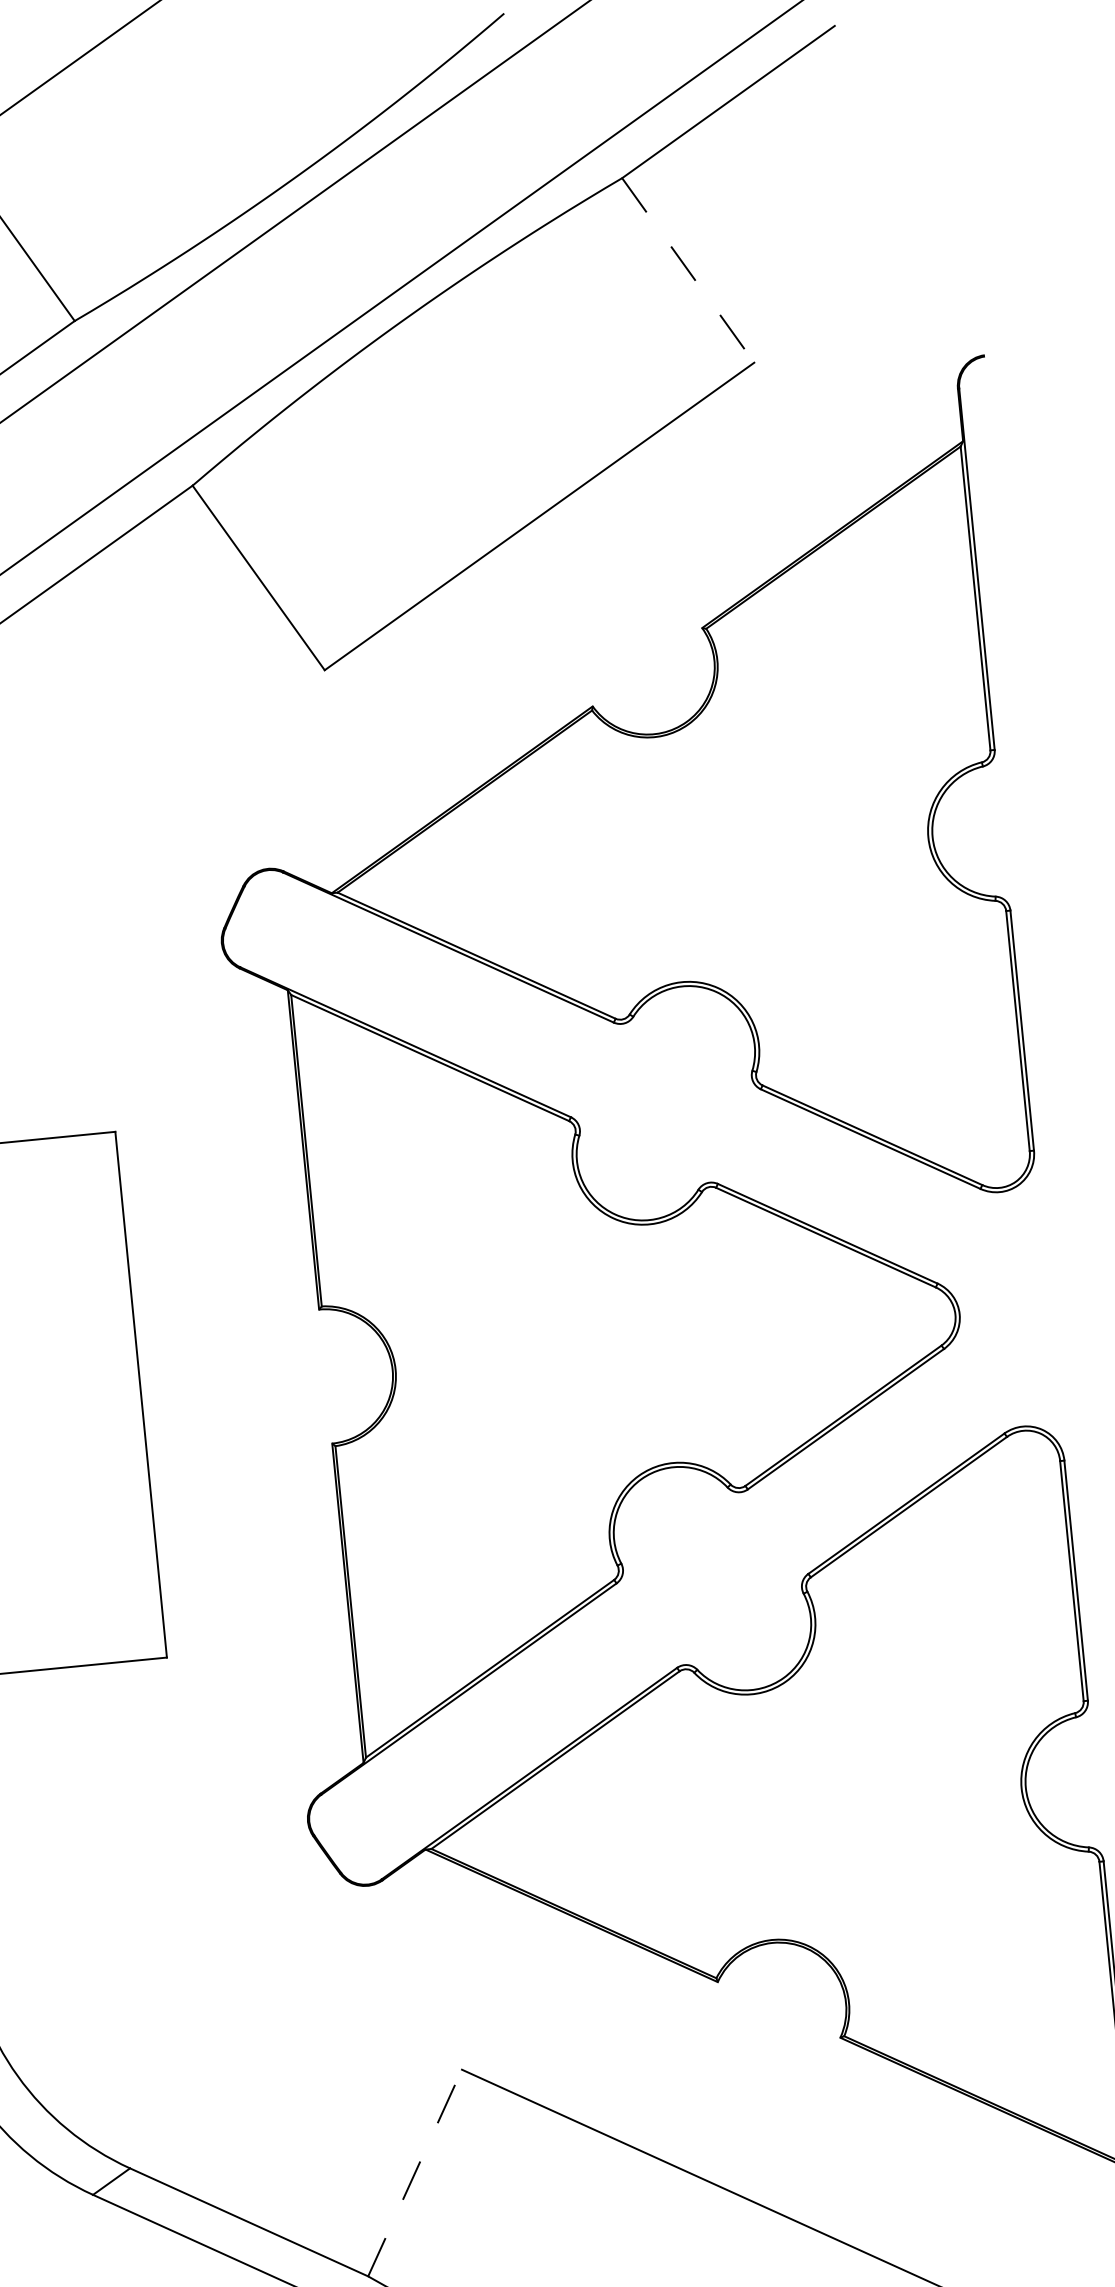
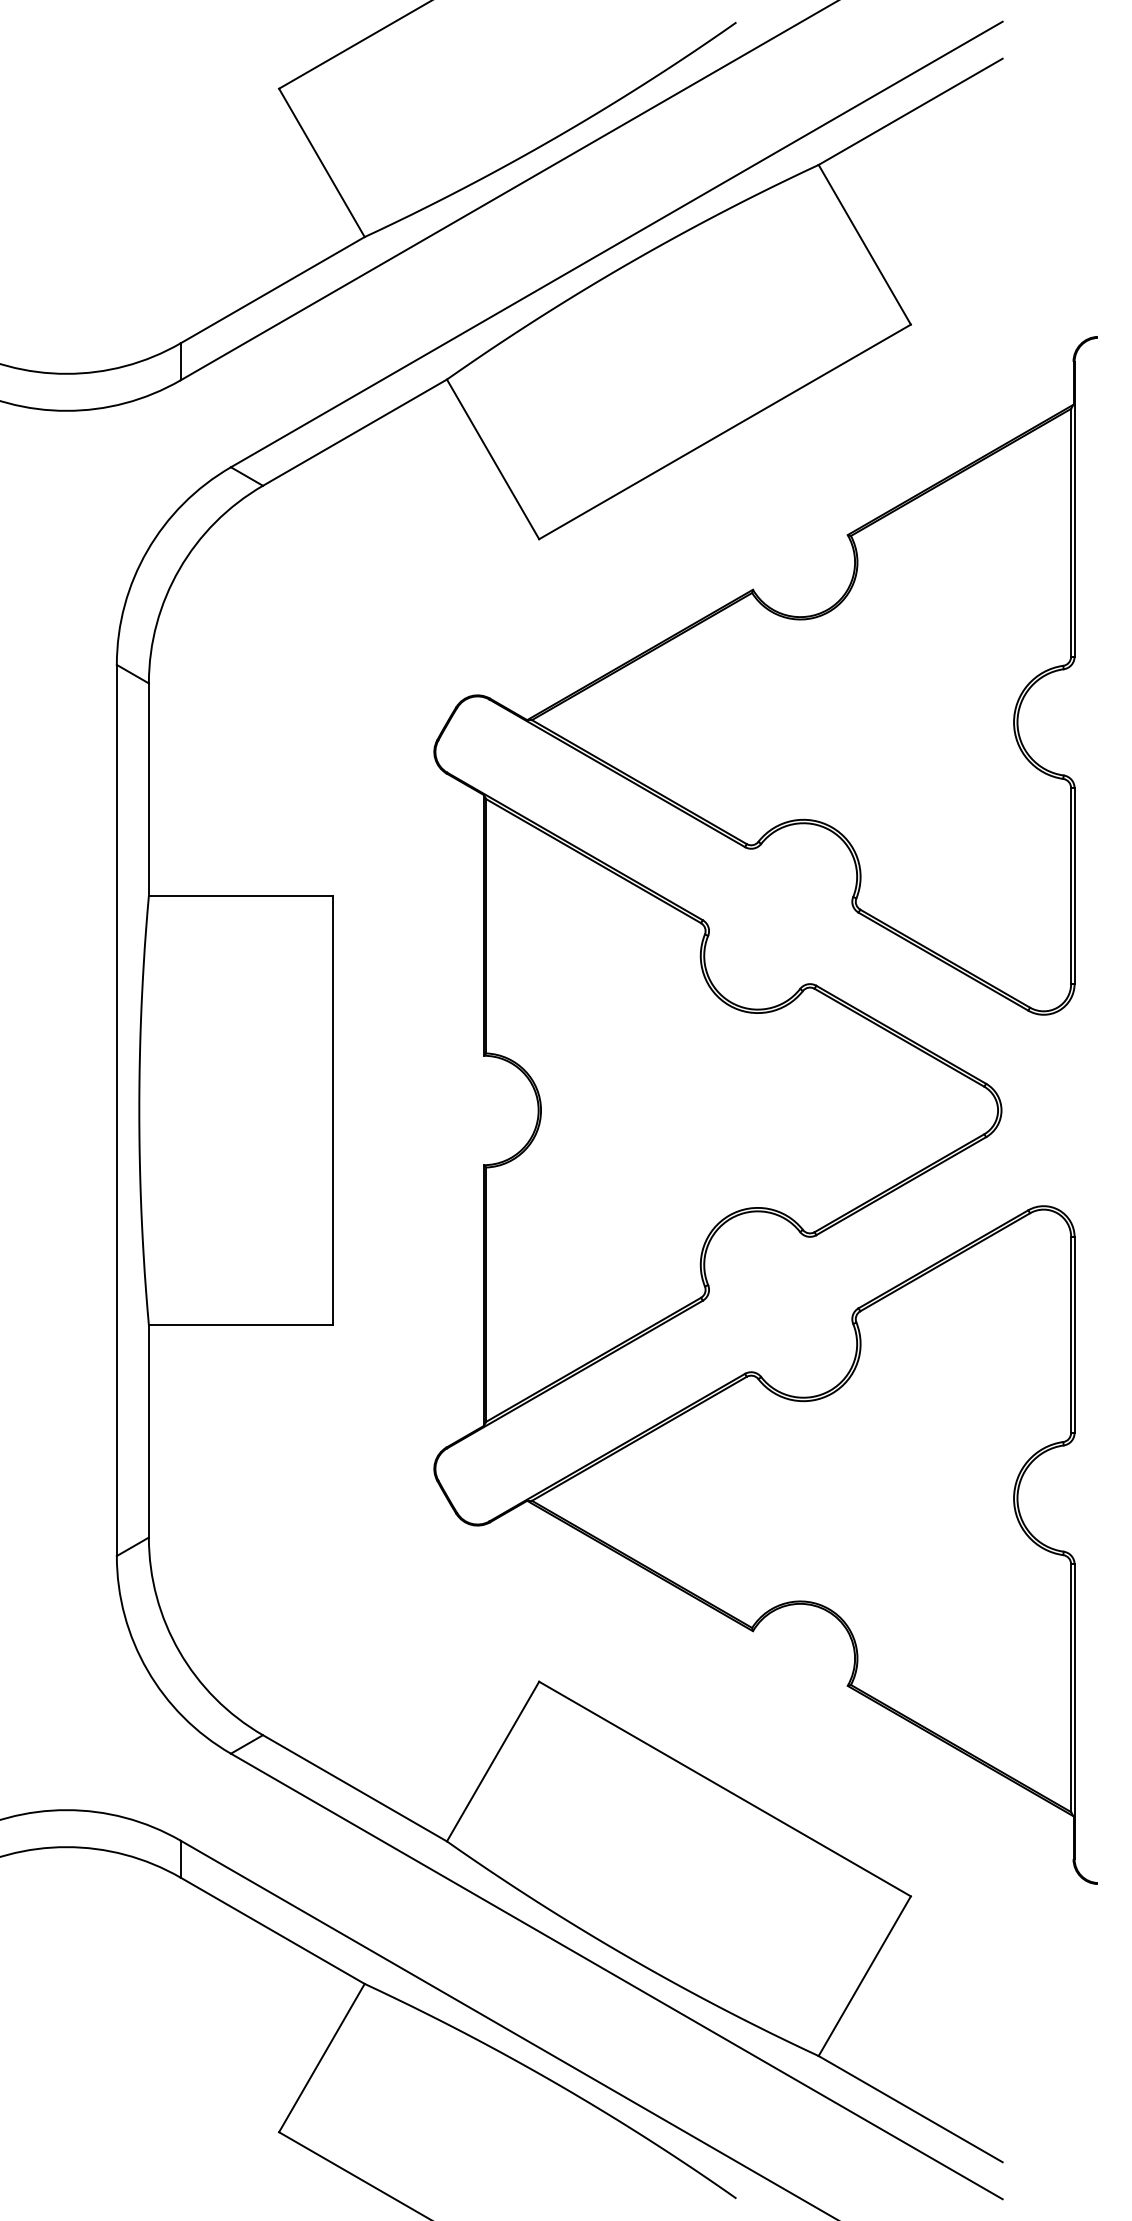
line: (689, 271) -> (865, 245), dashed -> solid
line: (415, 2172) -> (493, 1761), dashed -> solid

